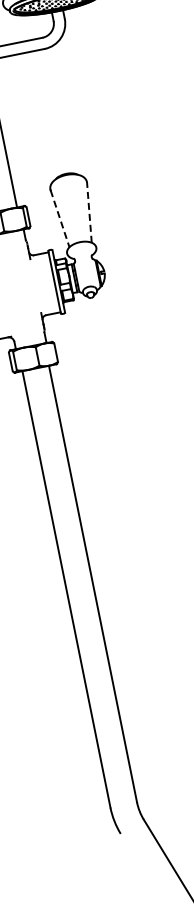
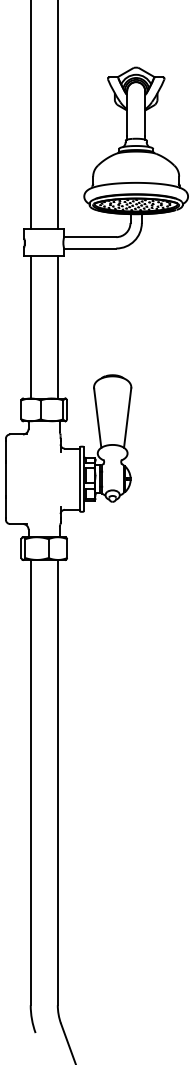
line: (89, 213) -> (127, 418), dashed -> solid
line: (59, 219) -> (97, 418), dashed -> solid

